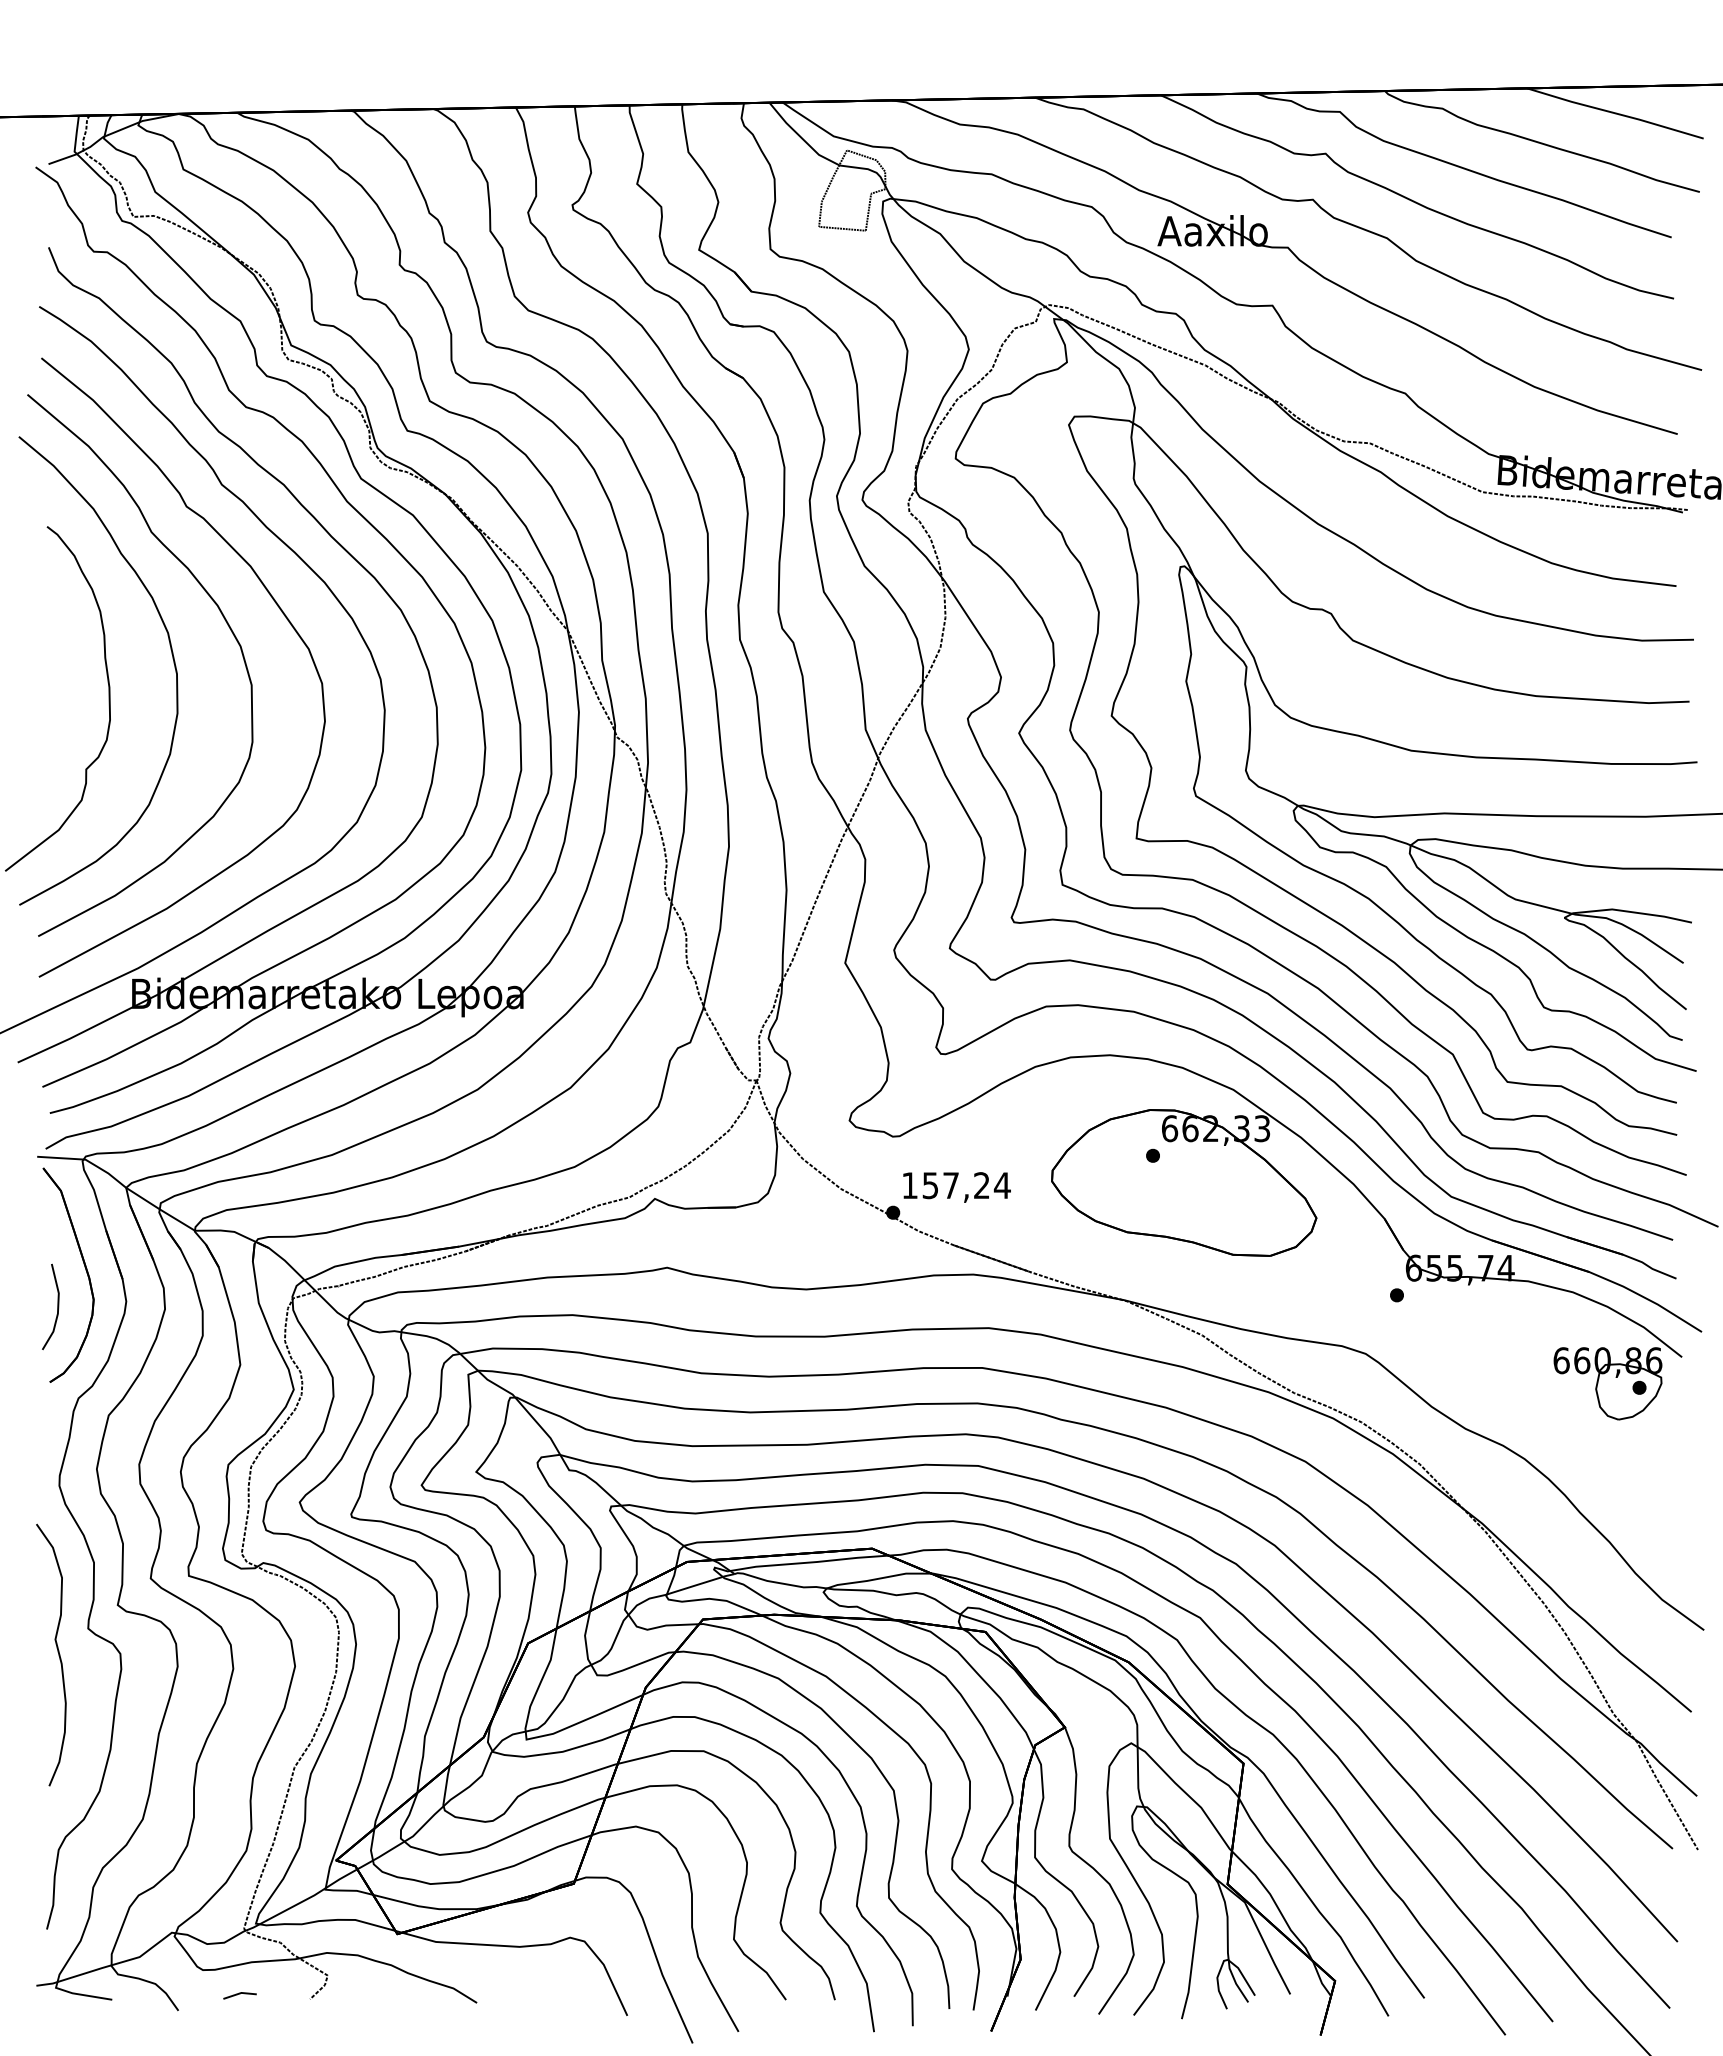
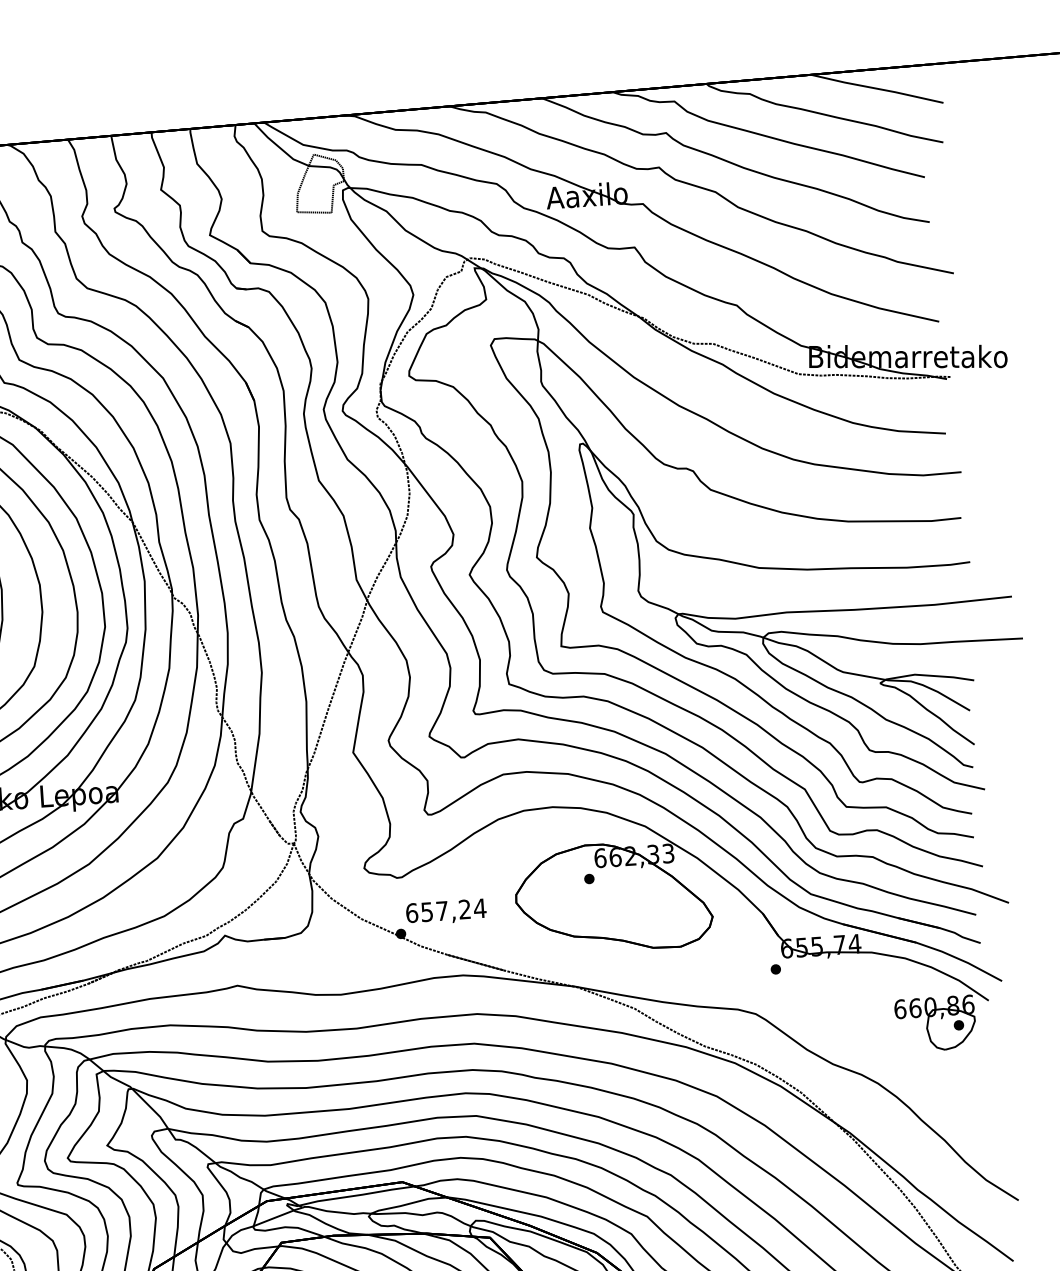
text: (910, 1185) -> (412, 913), 157,24 -> 657,24

